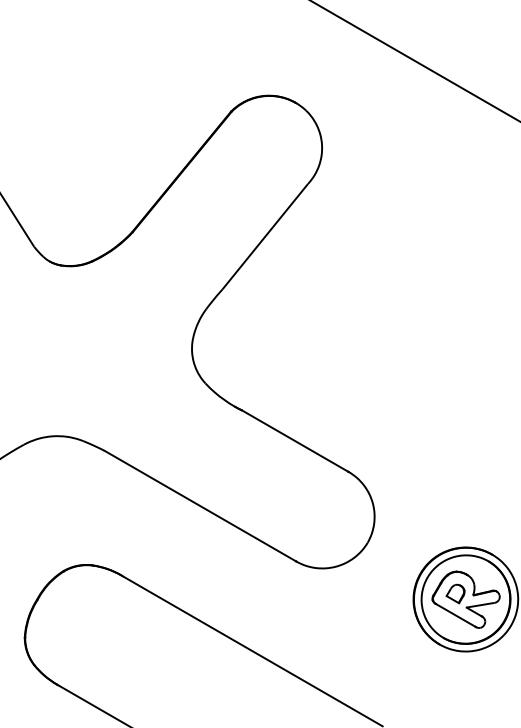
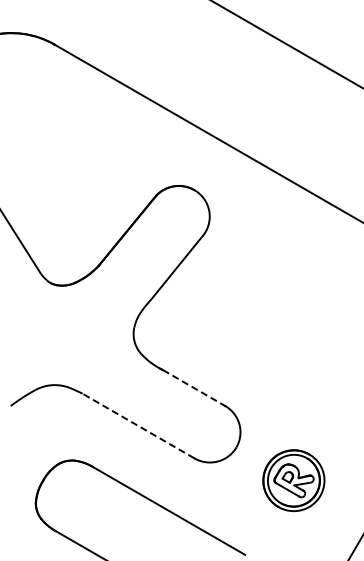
line: (296, 441) -> (194, 388), solid -> dashed
line: (200, 506) -> (138, 426), solid -> dashed

